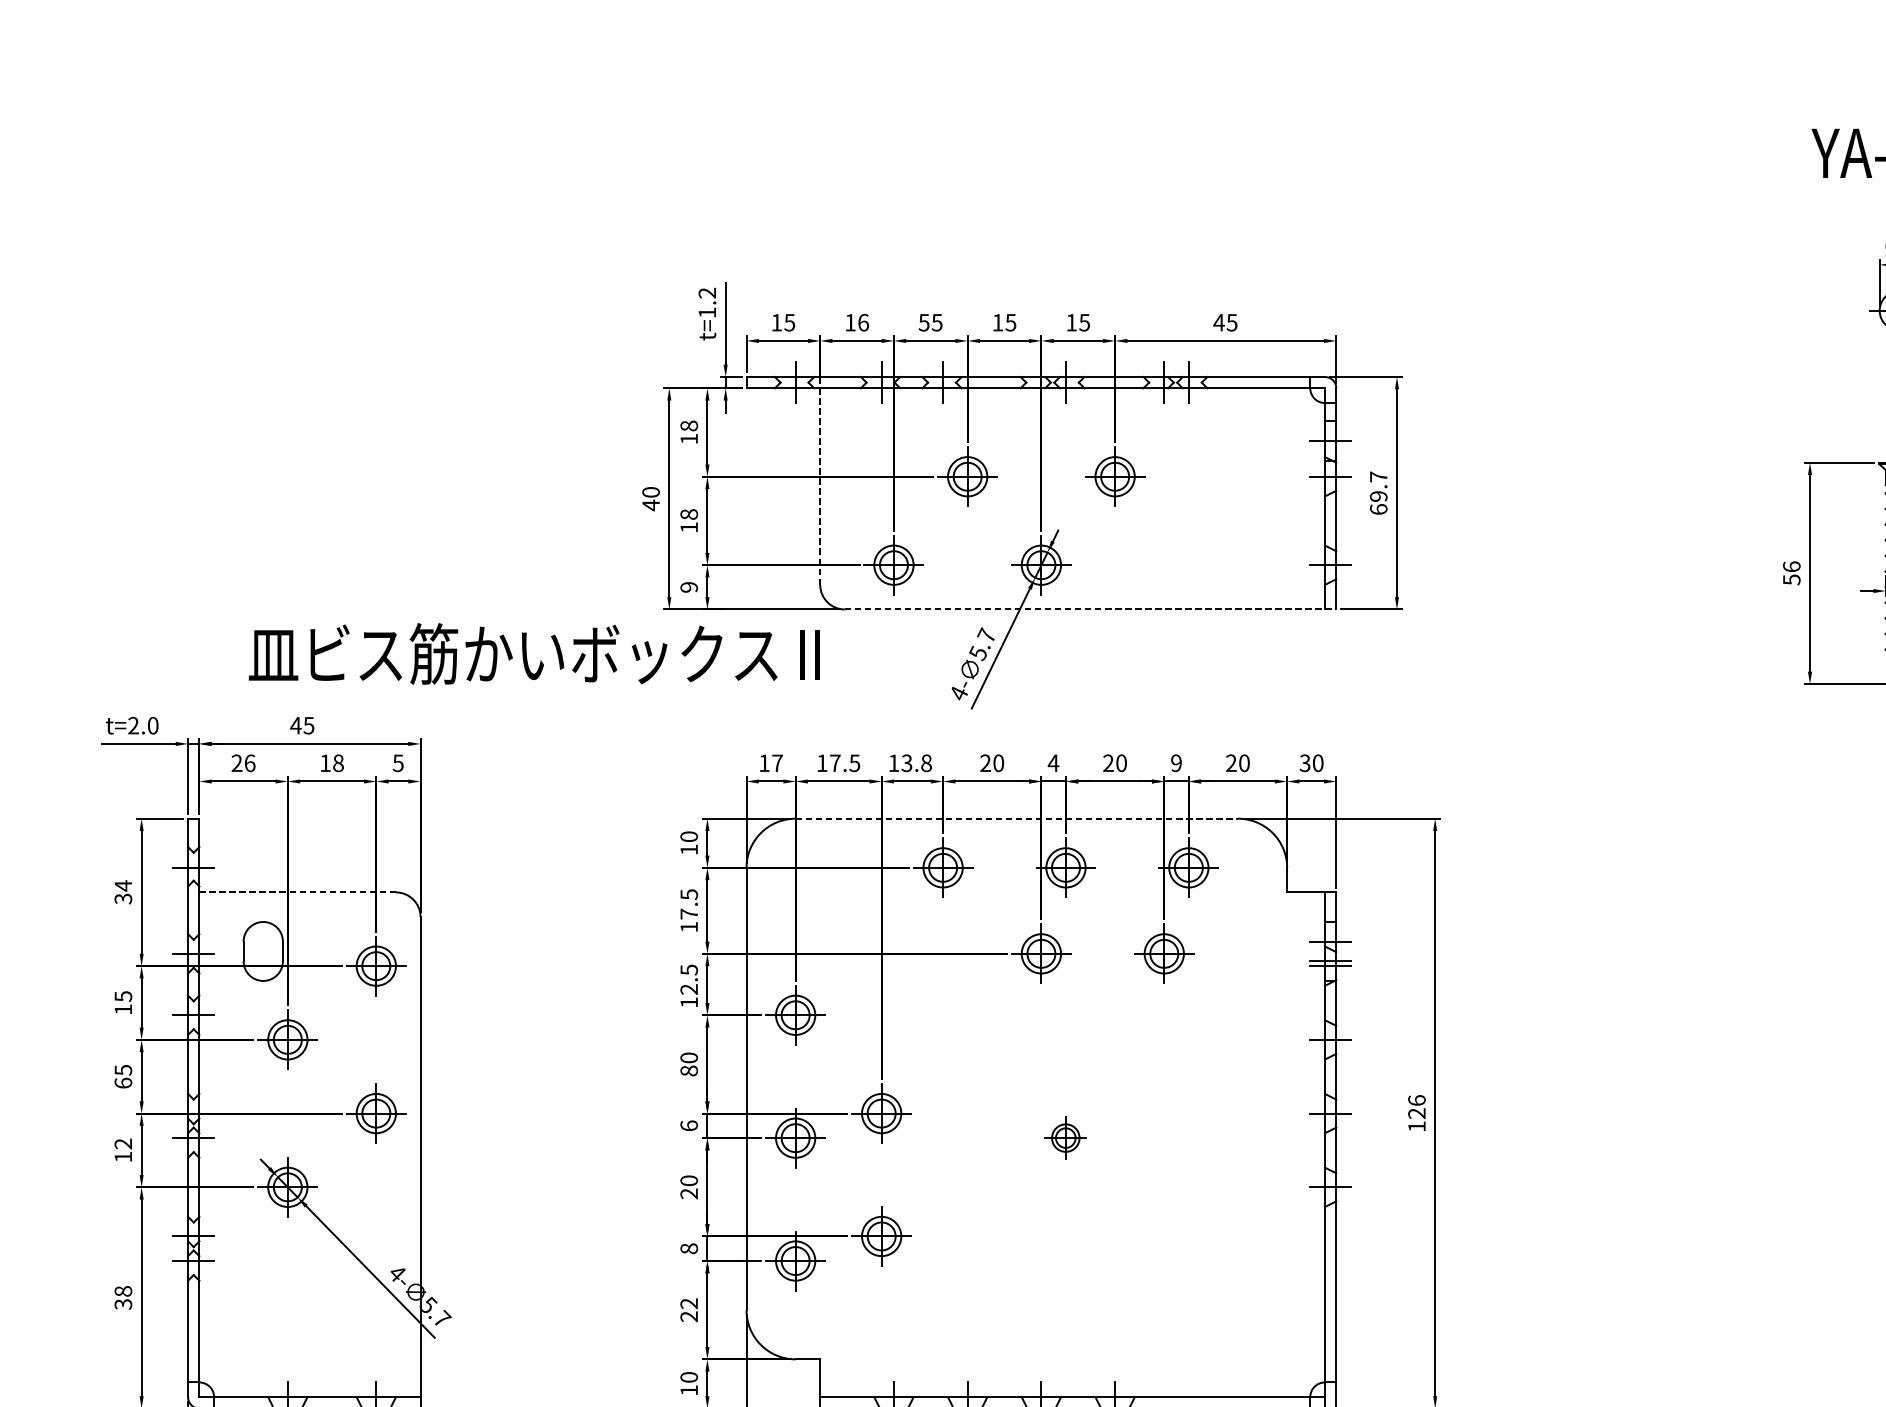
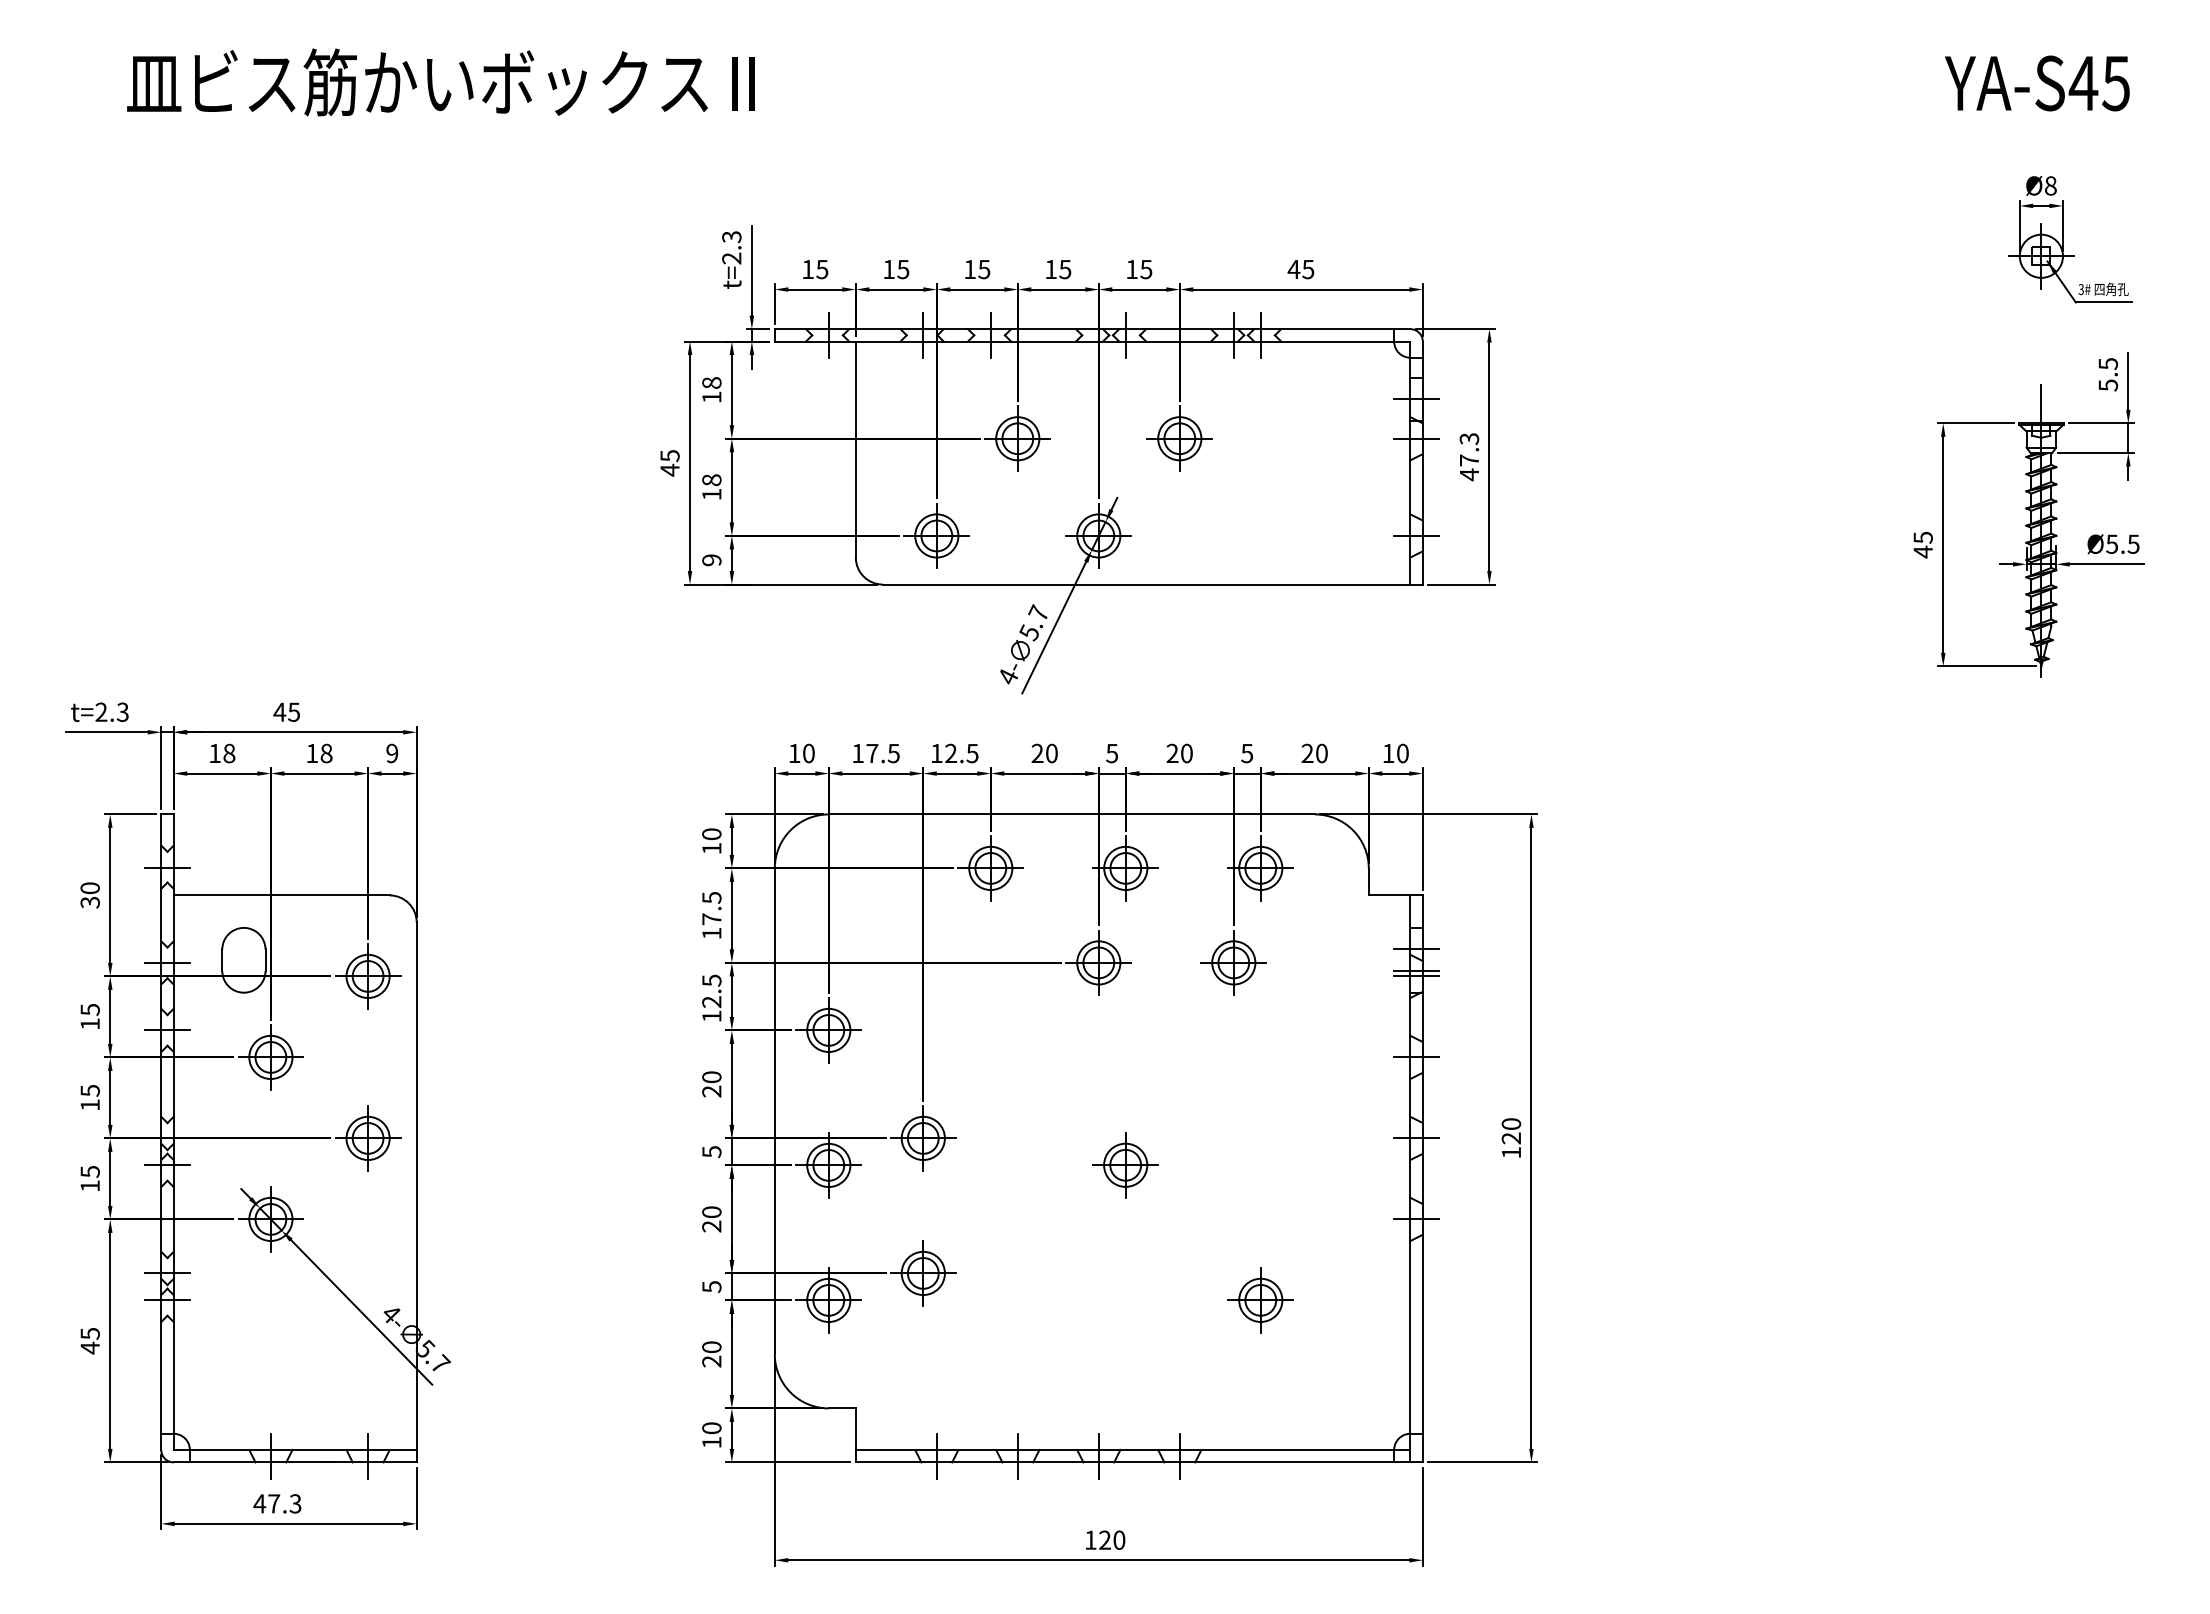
text: (707, 302) -> (731, 247), t=1.2 -> t=2.3
text: (863, 322) -> (903, 269), 16 -> 15
text: (923, 322) -> (969, 269), 55 -> 15
line: (819, 486) -> (855, 449), dashed -> solid
text: (650, 492) -> (669, 456), 40 -> 45
text: (1378, 493) -> (1469, 457), 69.7 -> 47.3
text: (1791, 573) -> (1922, 544), 56 -> 45
line: (1090, 609) -> (1152, 584), dashed -> solid
text: (534, 654) -> (440, 82), moved
text: (152, 725) -> (122, 711), t=2.0 -> t=2.3
text: (243, 763) -> (222, 753), 26 -> 18
text: (398, 763) -> (392, 753), 5 -> 9
text: (777, 763) -> (808, 753), 17 -> 10
text: (916, 763) -> (961, 753), 13.8 -> 12.5
text: (1052, 763) -> (1111, 753), 4 -> 5
text: (1175, 763) -> (1246, 753), 9 -> 5
text: (1305, 763) -> (1388, 753), 30 -> 10
line: (1016, 818) -> (1071, 814), dashed -> solid
text: (122, 886) -> (89, 888), 34 -> 30
line: (297, 892) -> (281, 895), dashed -> solid
text: (688, 1070) -> (711, 1091), 80 -> 20
text: (122, 1082) -> (89, 1104), 65 -> 15
text: (1416, 1100) -> (1510, 1123), 126 -> 120
text: (688, 1125) -> (711, 1151), 6 -> 5
part: (1065, 1138) -> (1125, 1165), size x1.43
text: (122, 1143) -> (89, 1171), 12 -> 15
text: (688, 1249) -> (711, 1287), 8 -> 5
part: (1188, 1261) -> (1260, 1300), added
text: (122, 1297) -> (89, 1340), 38 -> 45
text: (688, 1303) -> (711, 1347), 22 -> 20

